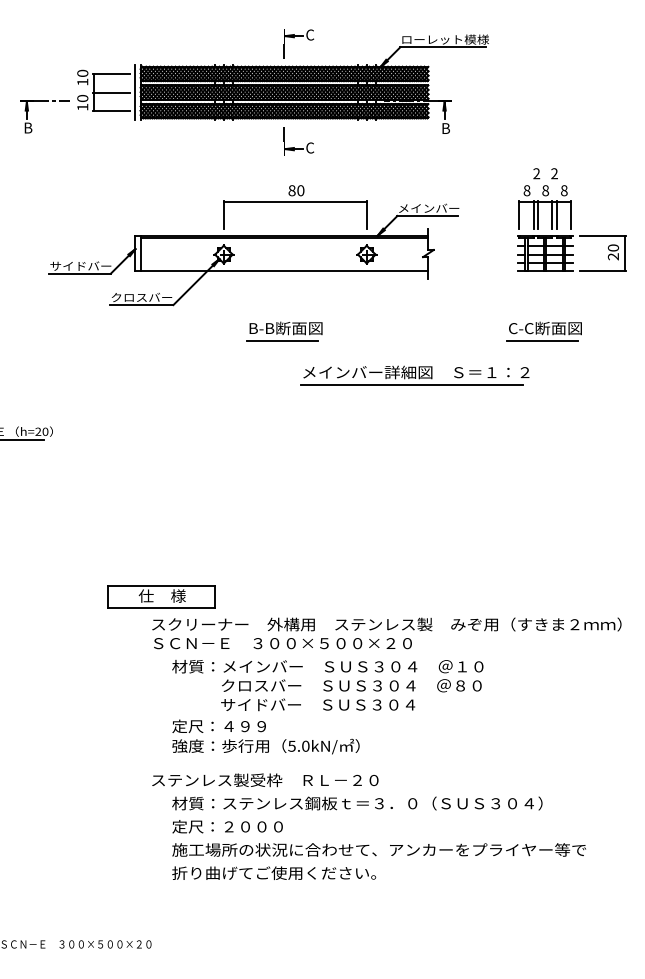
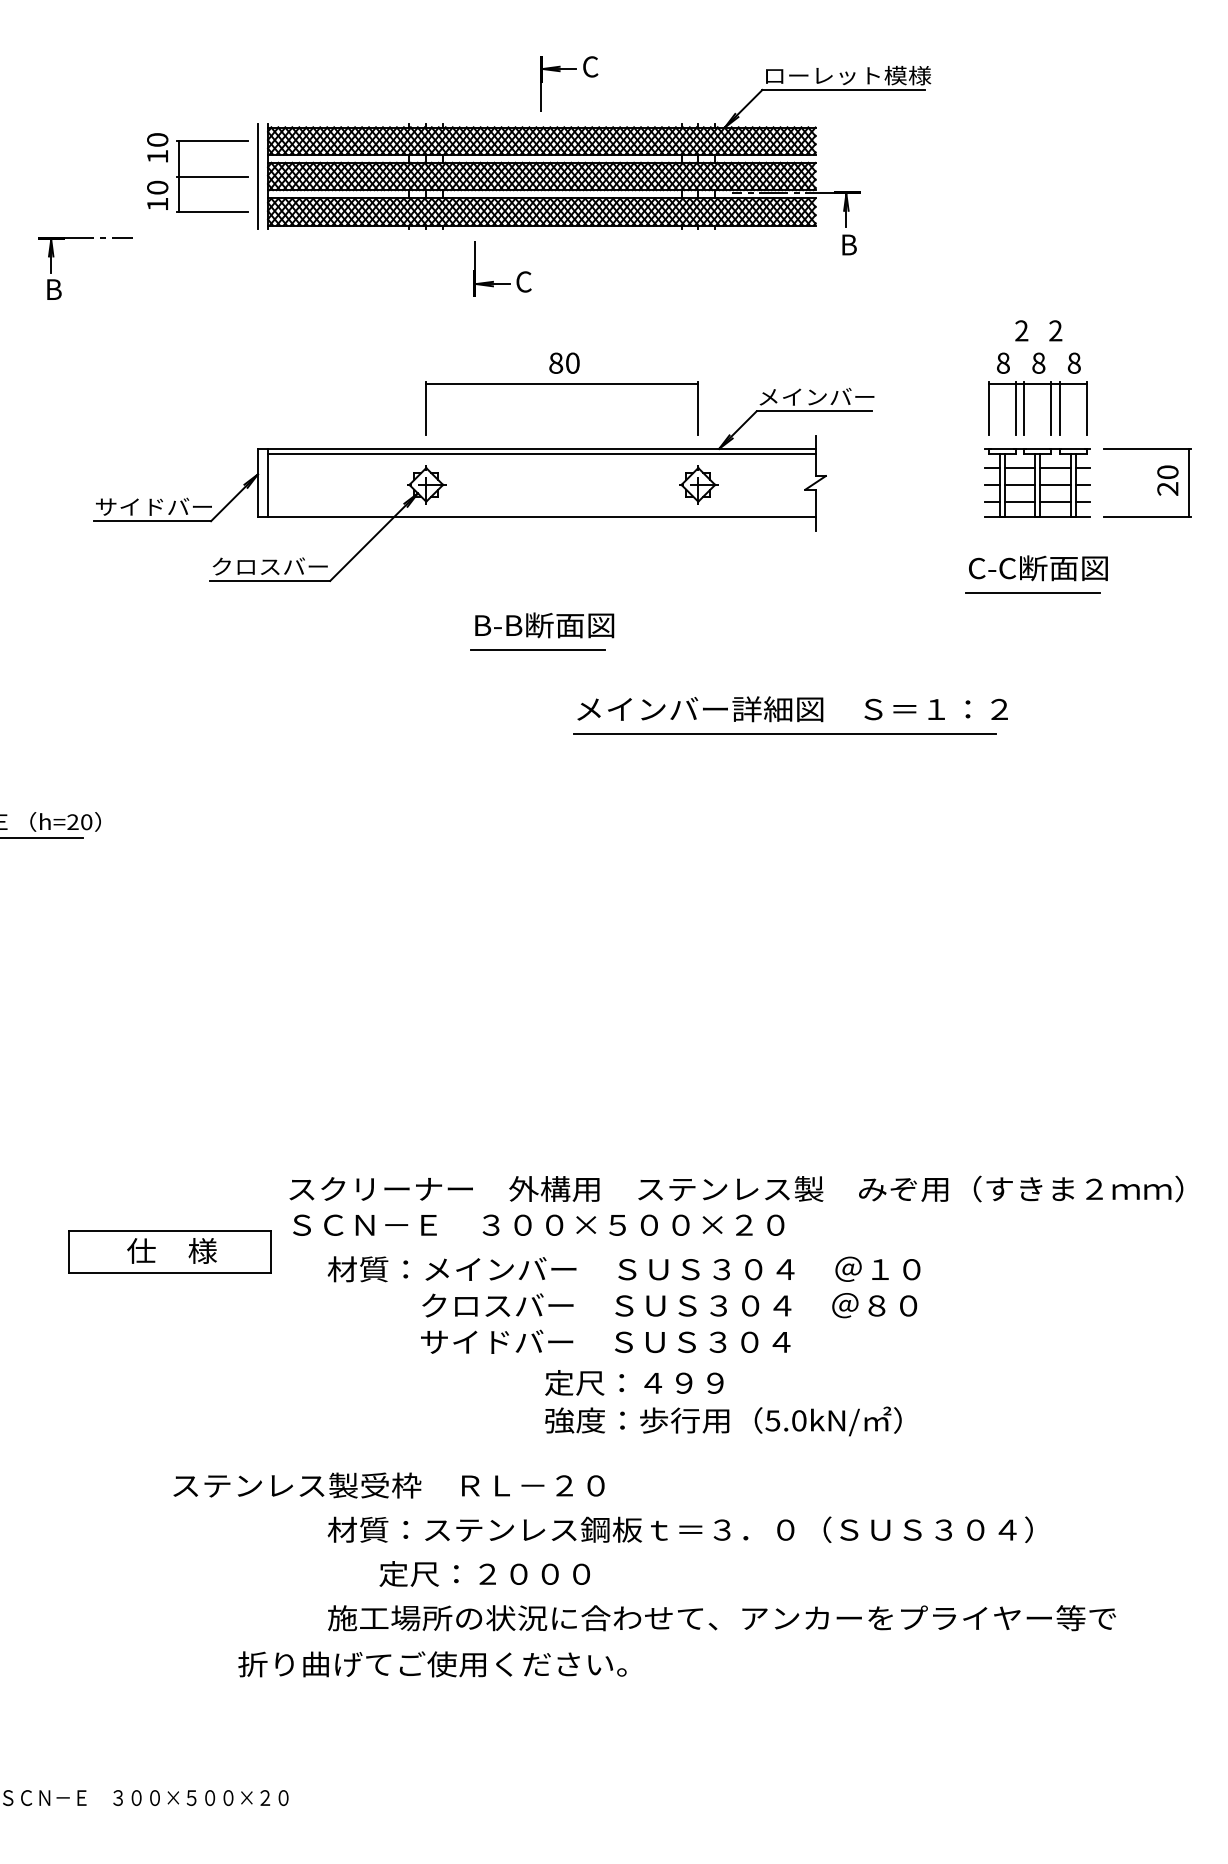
part: (31, 123) -> (60, 280), moved
part: (298, 148) -> (501, 282), moved
part: (543, 331) -> (1034, 574), moved
part: (161, 596) -> (170, 1251), moved
text: (265, 736) -> (722, 1402), moved
text: (265, 780) -> (389, 1485), moved
text: (227, 826) -> (484, 1573), moved
text: (274, 872) -> (433, 1662), moved

